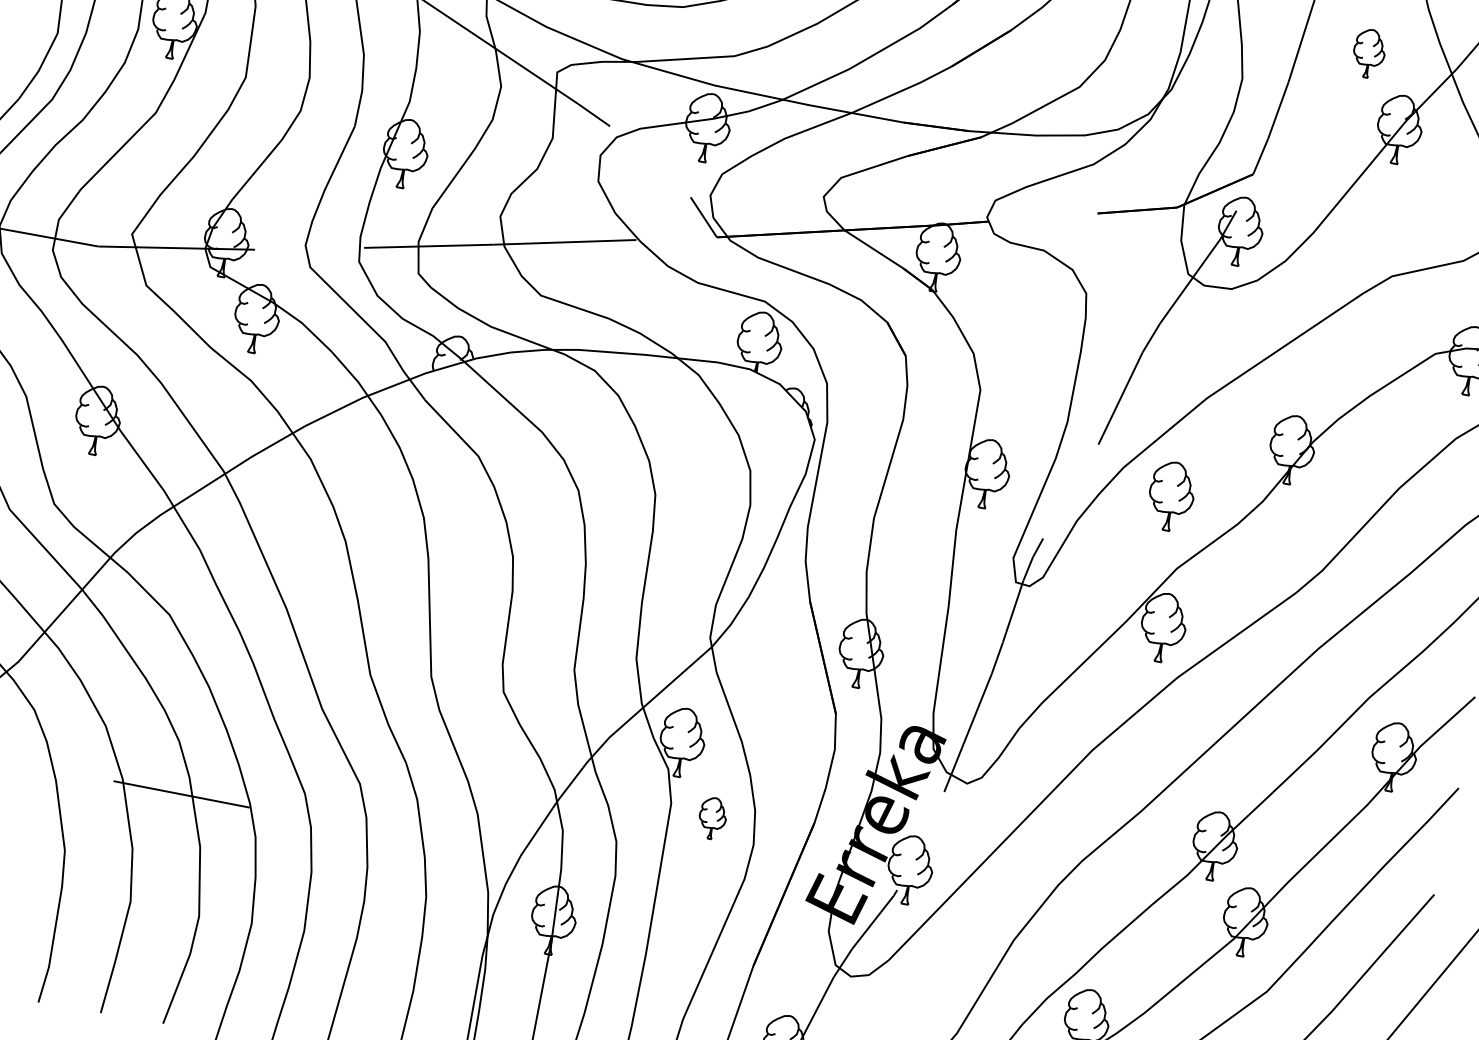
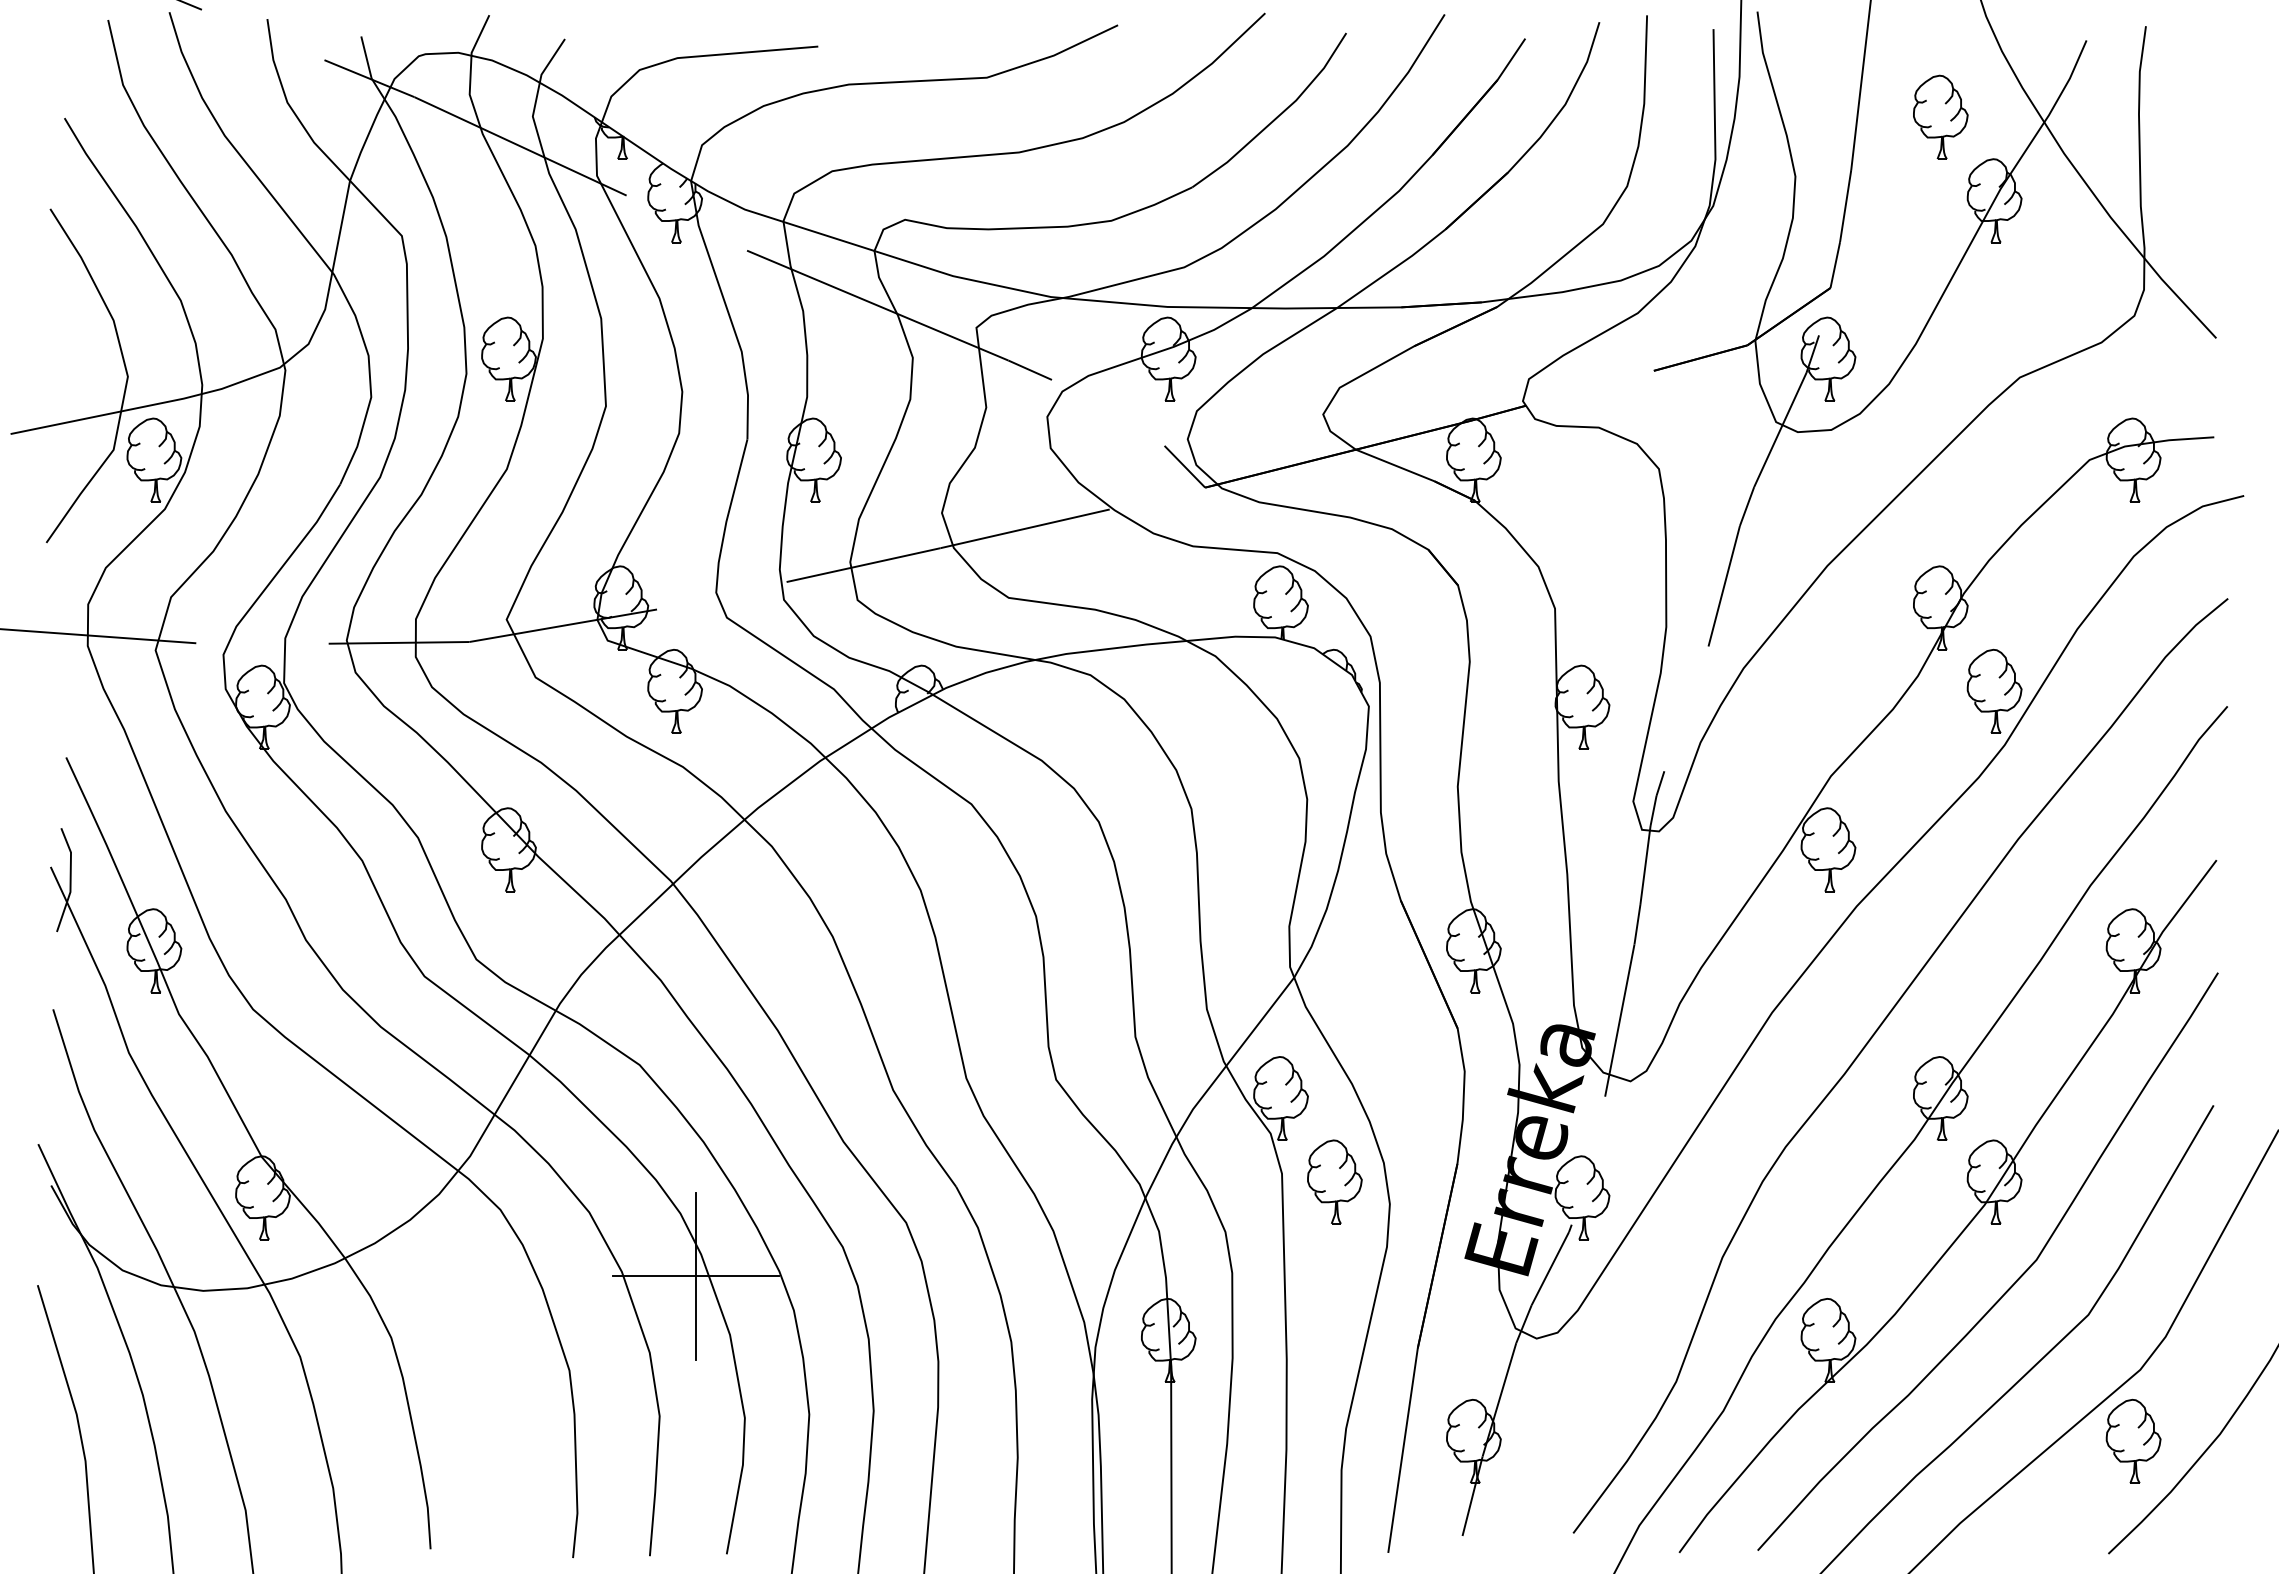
part: (1369, 53) -> (1940, 116), size x1.43
part: (1171, 495) -> (1994, 690), moved
line: (181, 794) -> (695, 1276), added
part: (712, 818) -> (1334, 1181), size x1.67

